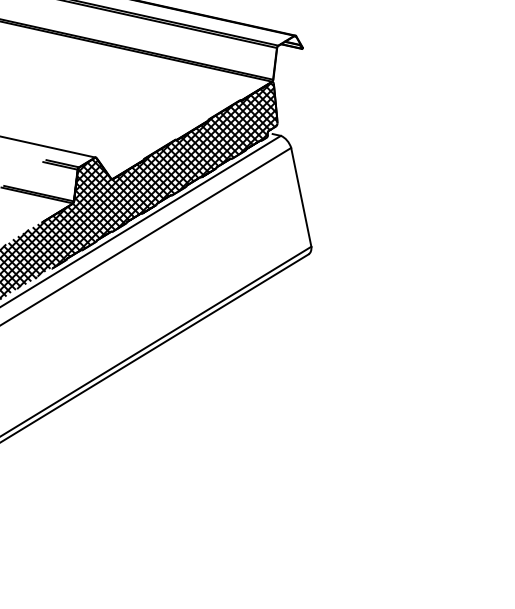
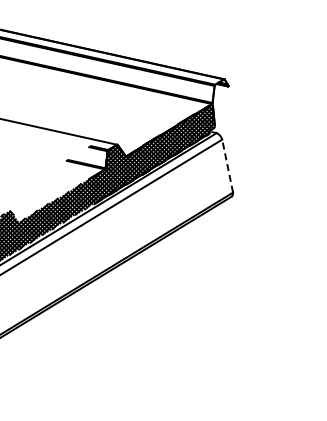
line: (301, 196) -> (227, 165), solid -> dashed

